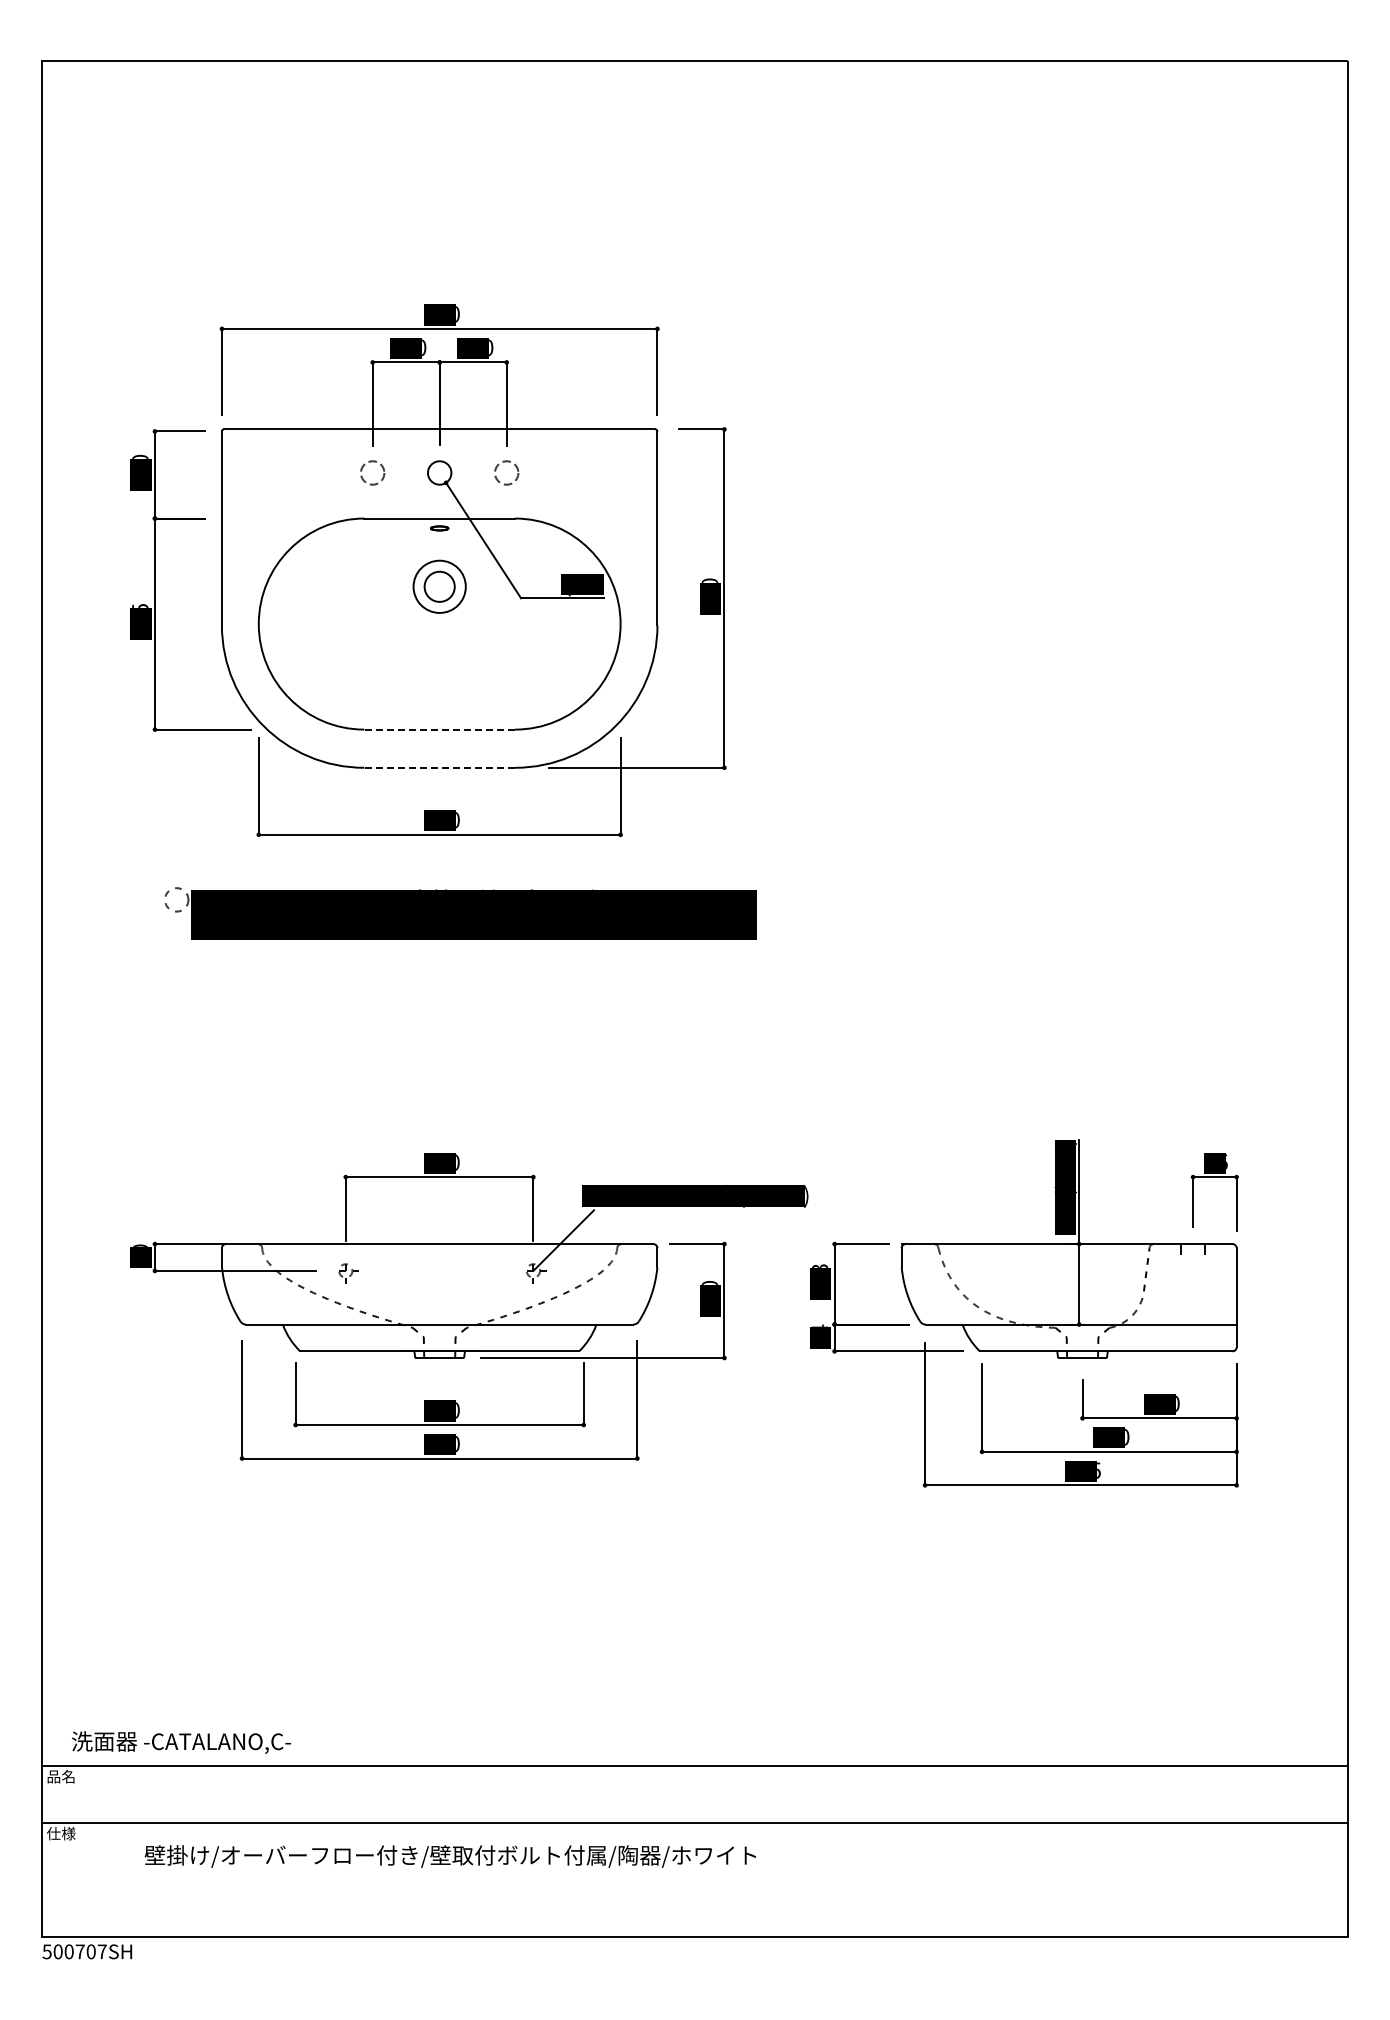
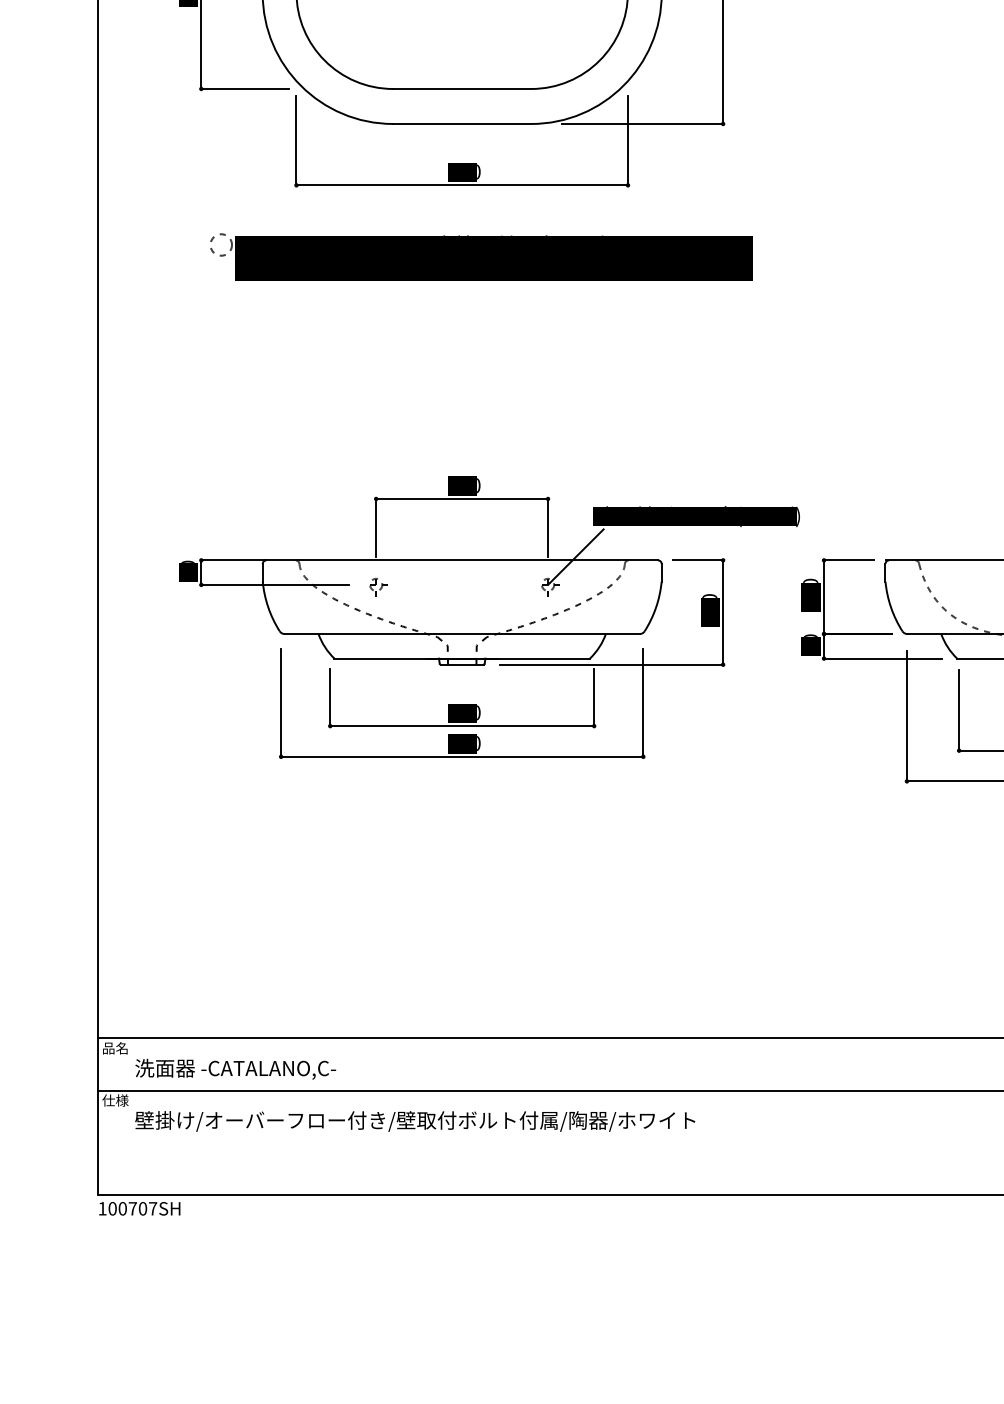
line: (439, 729) -> (462, 88), dashed -> solid
line: (439, 767) -> (462, 123), dashed -> solid
text: (820, 1265) -> (811, 579), 143 -> 120
text: (820, 1325) -> (811, 634), 44 -> 40
text: (181, 1742) -> (235, 1069), moved
text: (449, 1856) -> (414, 1121), moved
text: (46, 1951) -> (101, 1208), 500707SH -> 100707SH

